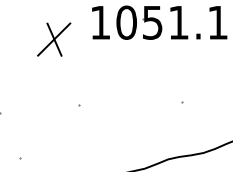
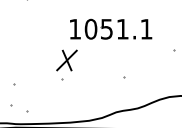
part: (53, 39) -> (66, 60), moved

